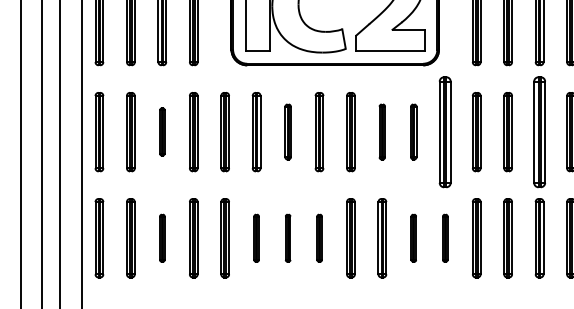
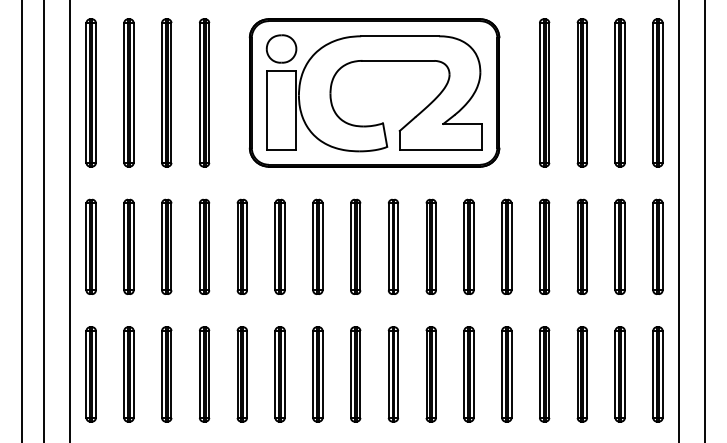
part: (162, 131) -> (166, 246), size x1.67
part: (287, 131) -> (317, 246), size x1.43
part: (381, 131) -> (430, 246), size x1.43
part: (413, 131) -> (468, 246), size x1.43
part: (445, 131) -> (506, 246), size x0.71
part: (539, 131) -> (619, 246), size x0.71
part: (162, 238) -> (166, 374), size x1.67
part: (256, 238) -> (279, 374), size x1.67
part: (287, 238) -> (317, 374), size x1.67
part: (319, 238) -> (355, 374), size x1.67
part: (413, 238) -> (468, 374), size x1.67
part: (445, 238) -> (506, 374), size x1.67

